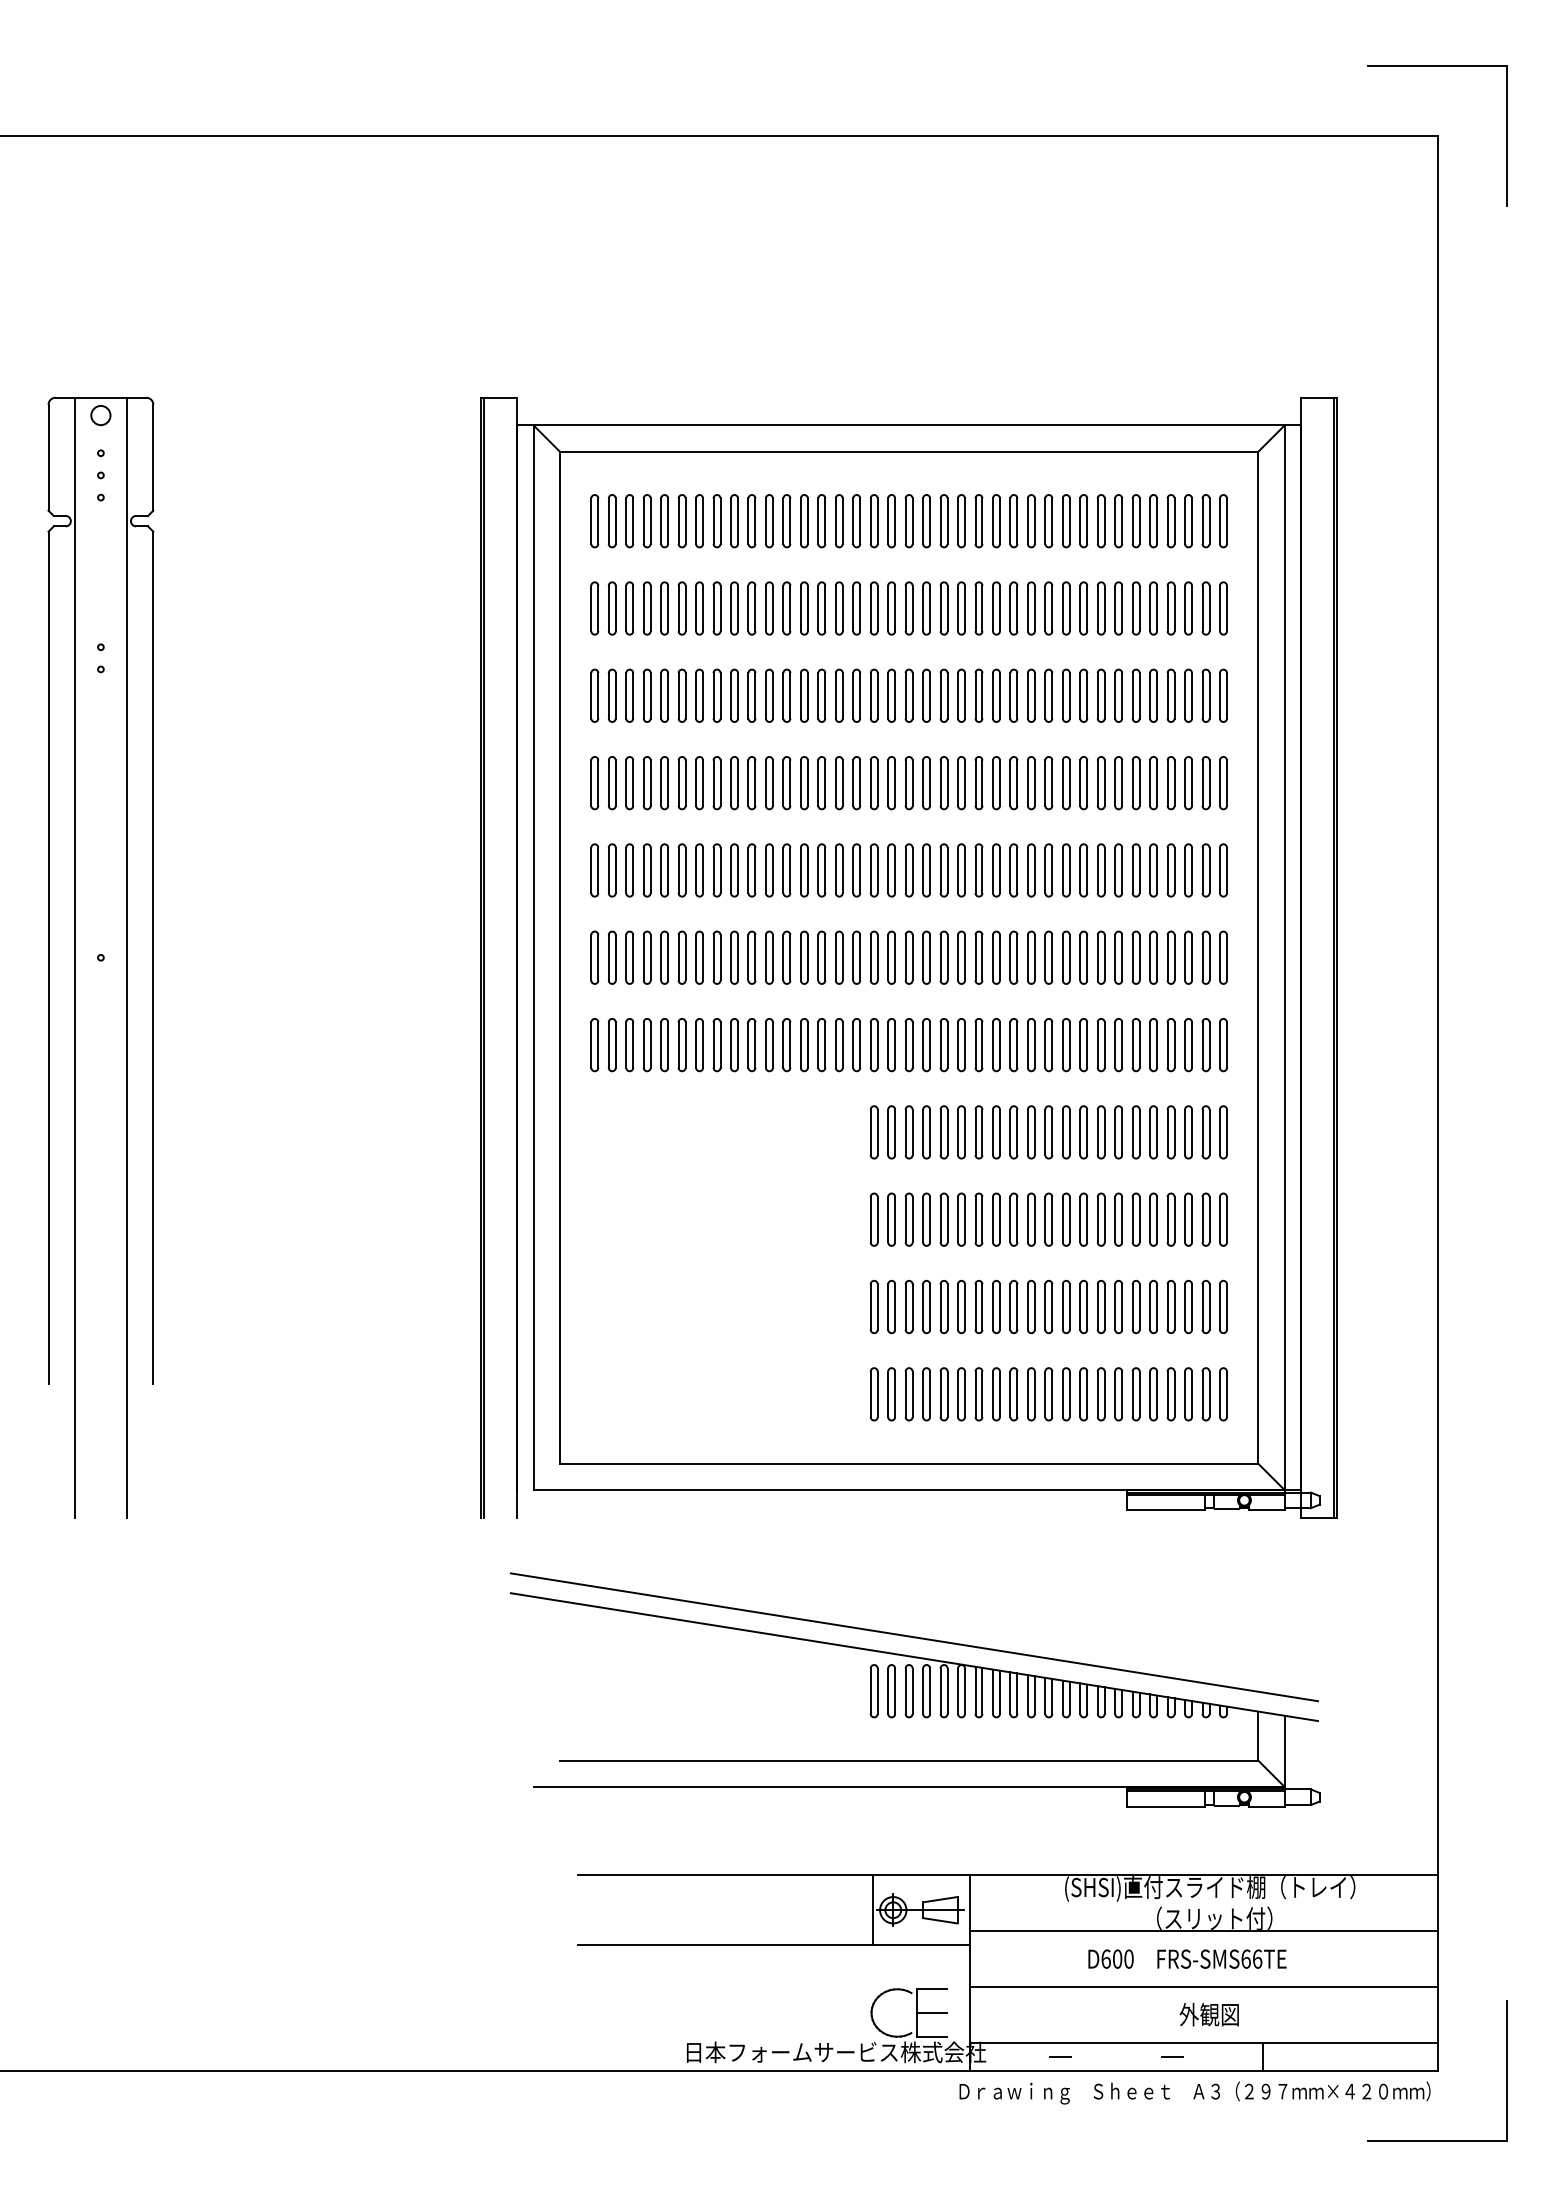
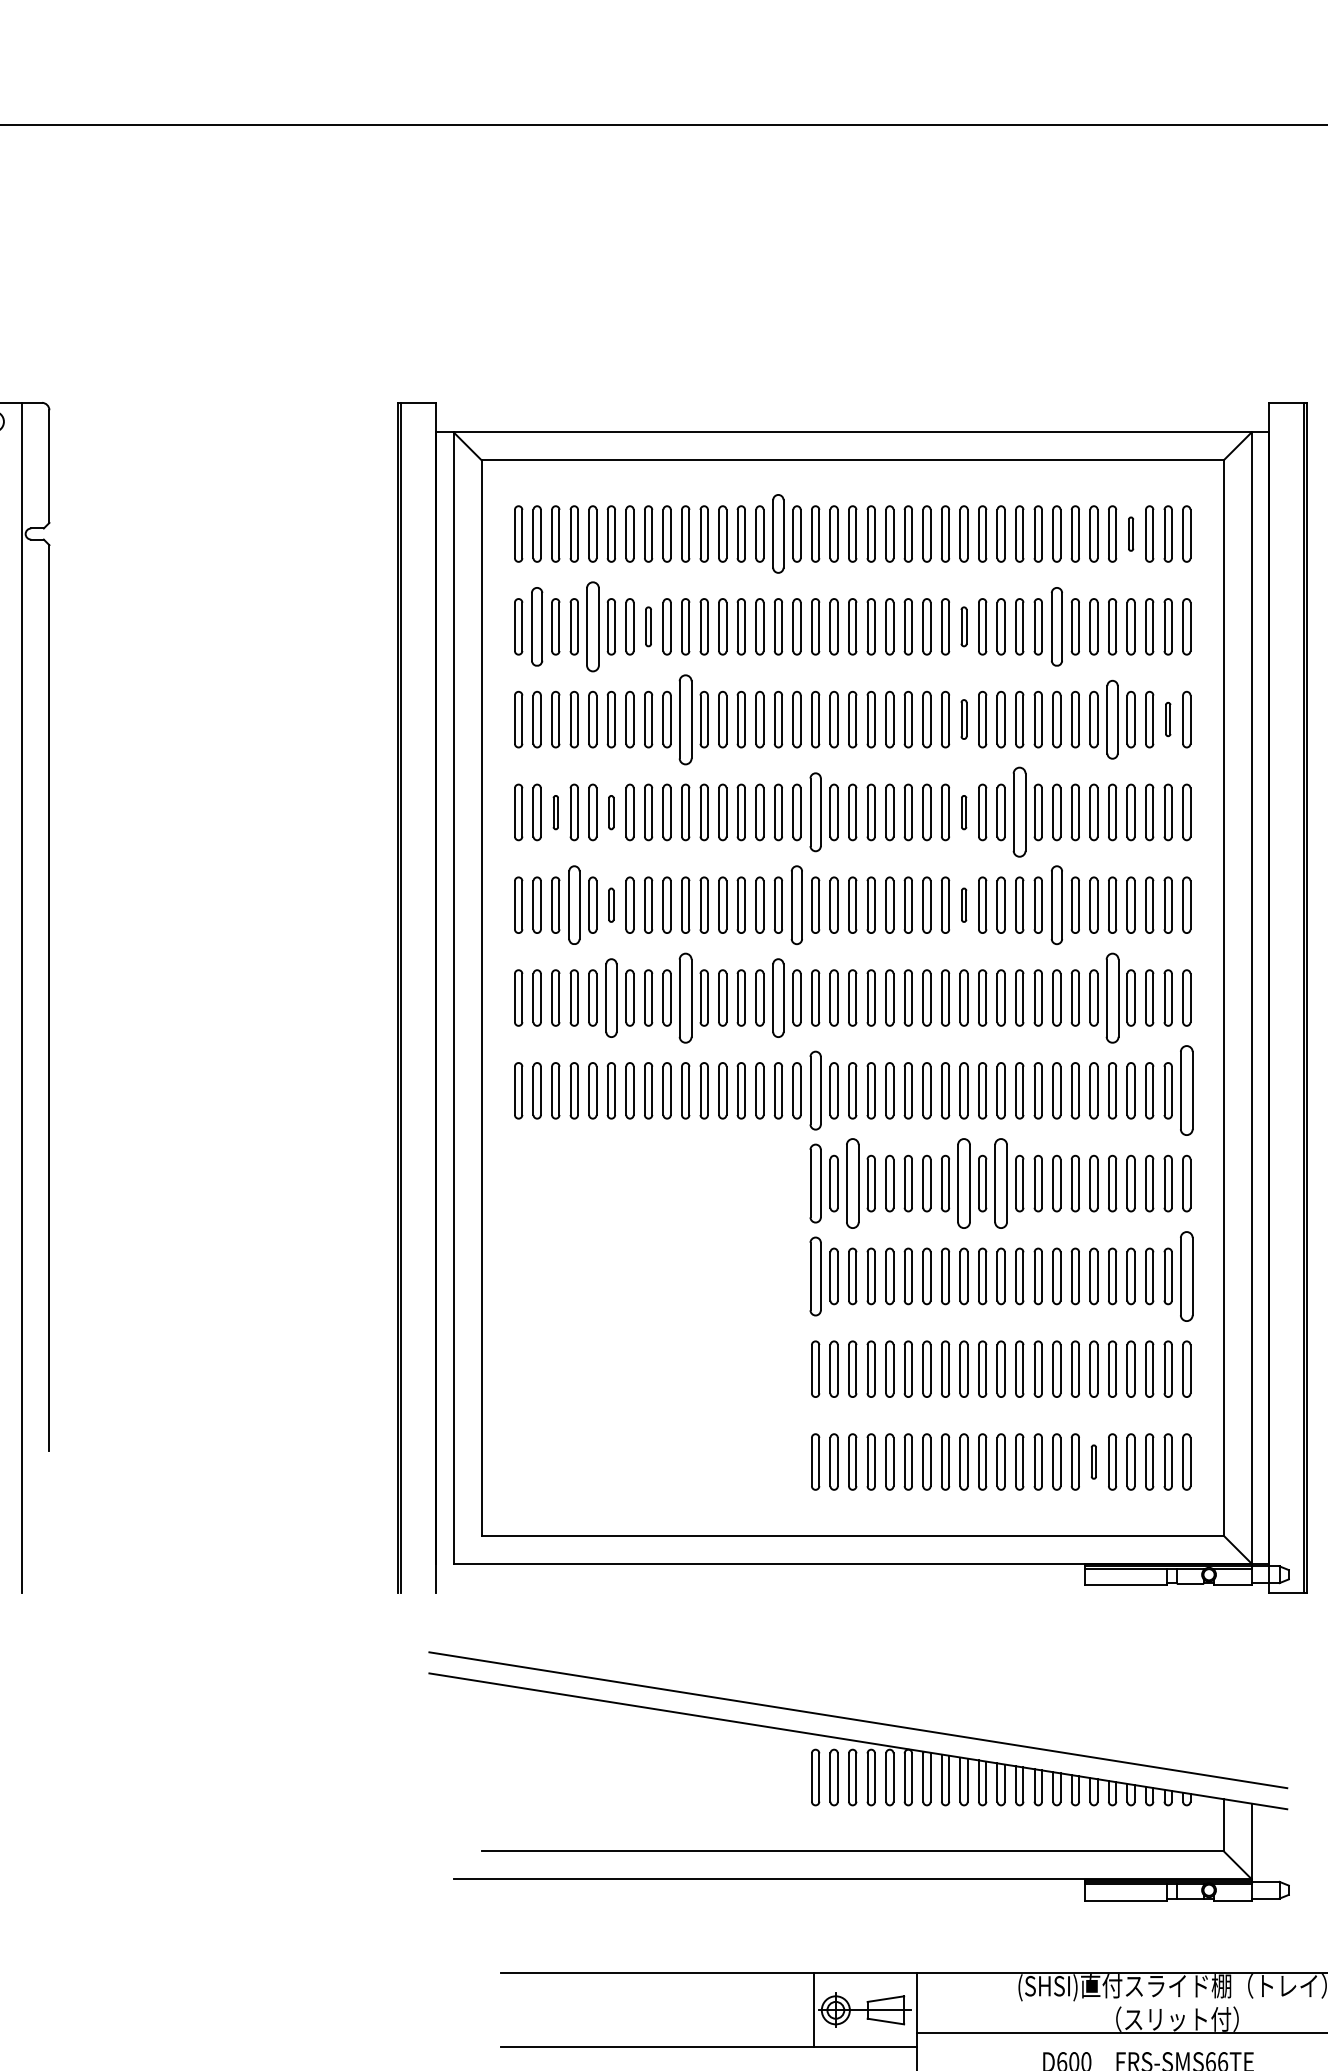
part: (839, 521) -> (778, 534), size x1.4
part: (1170, 521) -> (1130, 534), size x0.6
part: (612, 608) -> (537, 626), size x1.4
part: (664, 608) -> (592, 626), size x1.6
part: (716, 608) -> (647, 626), size x0.7
part: (1013, 608) -> (963, 626), size x0.7
part: (1100, 608) -> (1056, 626), size x1.4
part: (751, 695) -> (685, 719), size x1.6
part: (1013, 695) -> (963, 719), size x0.7
part: (1153, 695) -> (1112, 719), size x1.4
part: (1205, 695) -> (1167, 719), size x0.6
part: (629, 783) -> (555, 812), size x0.6
part: (681, 783) -> (610, 812), size x0.6
part: (873, 783) -> (814, 812), size x1.4
part: (1013, 783) -> (963, 812), size x0.6
part: (1066, 783) -> (1019, 812), size x1.6
part: (646, 870) -> (573, 905), size x1.4
part: (681, 870) -> (610, 905), size x0.6
part: (856, 870) -> (796, 905), size x1.4
part: (1013, 870) -> (963, 905), size x0.6
part: (1100, 870) -> (1056, 905), size x1.4
part: (681, 957) -> (610, 997), size x1.4
part: (751, 957) -> (685, 997), size x1.6
part: (839, 957) -> (778, 997), size x1.4
part: (1153, 957) -> (1112, 997), size x1.6
part: (873, 1045) -> (814, 1091), size x1.4
part: (1223, 1045) -> (1186, 1091), size x1.6
part: (873, 1132) -> (814, 1183), size x1.4
part: (908, 1132) -> (852, 1183), size x1.6
part: (1013, 1132) -> (963, 1183), size x1.6
part: (1048, 1132) -> (1000, 1183), size x1.6
part: (873, 1219) -> (814, 1276), size x1.4
part: (1223, 1219) -> (1186, 1276), size x1.6
part: (1135, 1394) -> (1093, 1462), size x0.6

